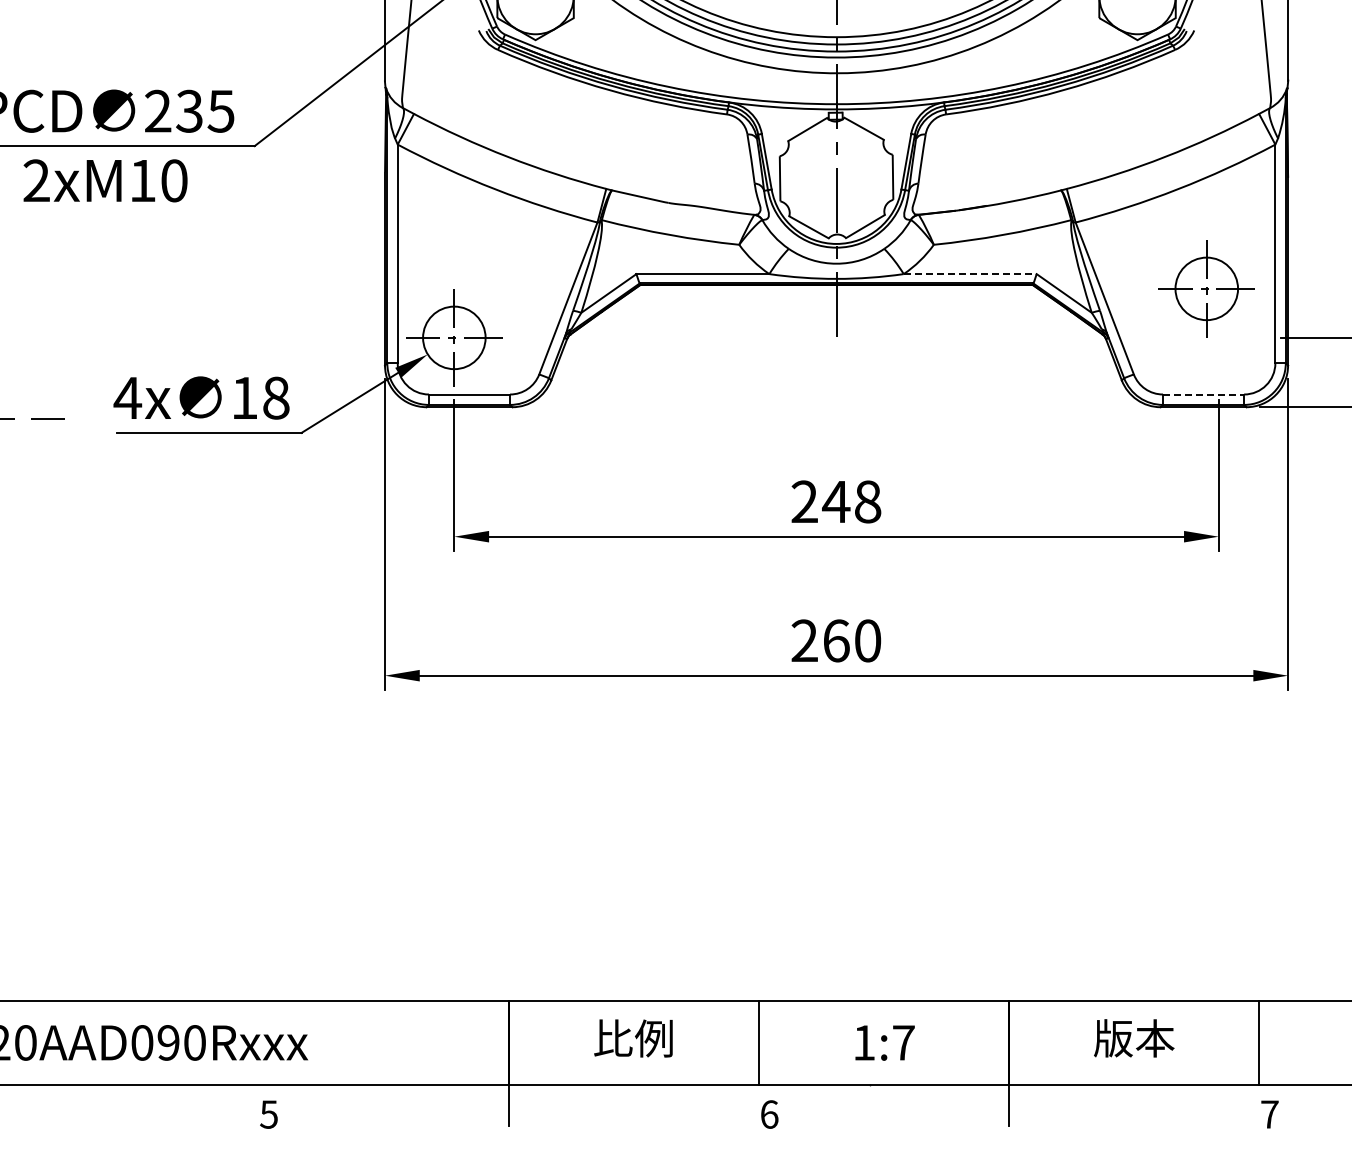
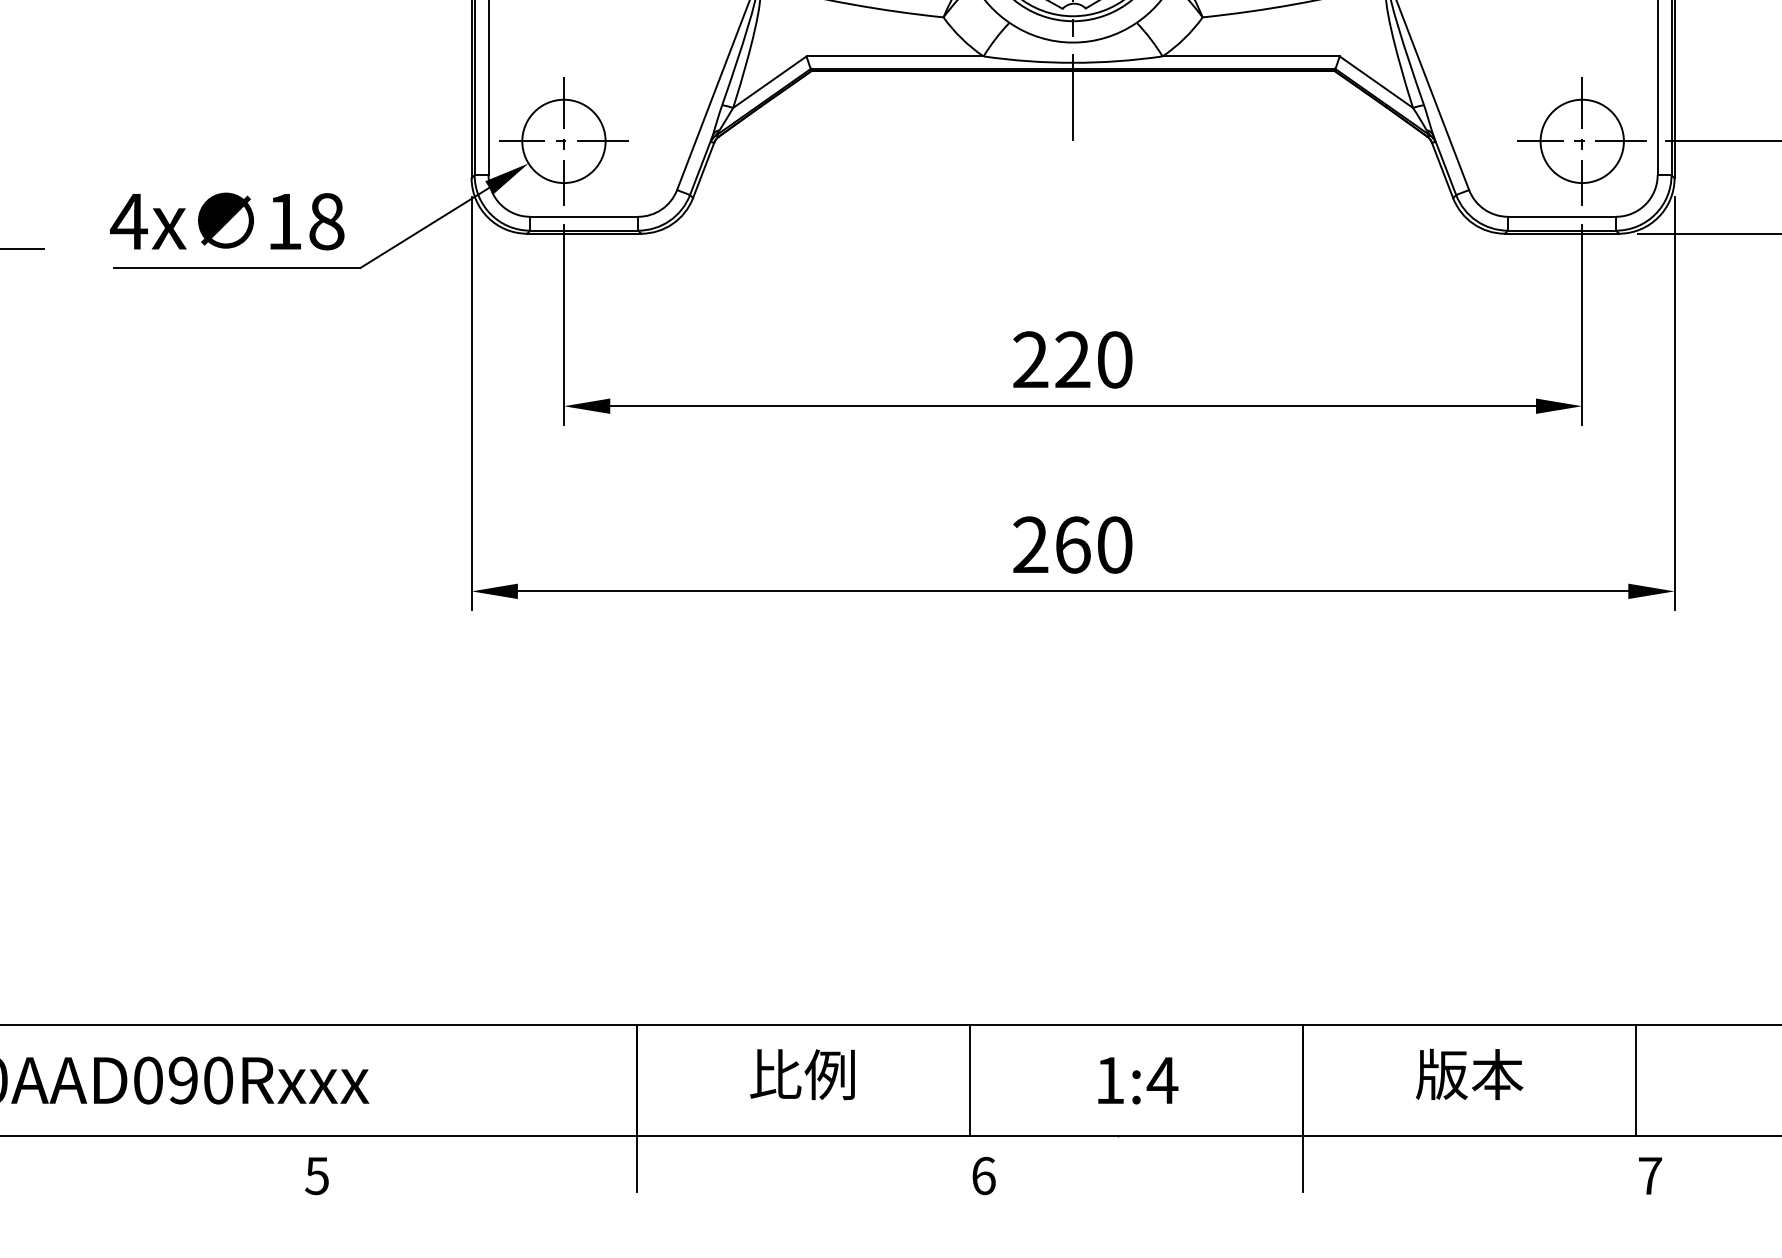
line: (970, 274) -> (1251, 56), dashed -> solid
part: (1206, 288) -> (1581, 140), moved
line: (1203, 394) -> (1561, 216), dashed -> solid
text: (851, 501) -> (1093, 359), 248 -> 220
text: (903, 1042) -> (1162, 1079), 1:7 -> 1:4

